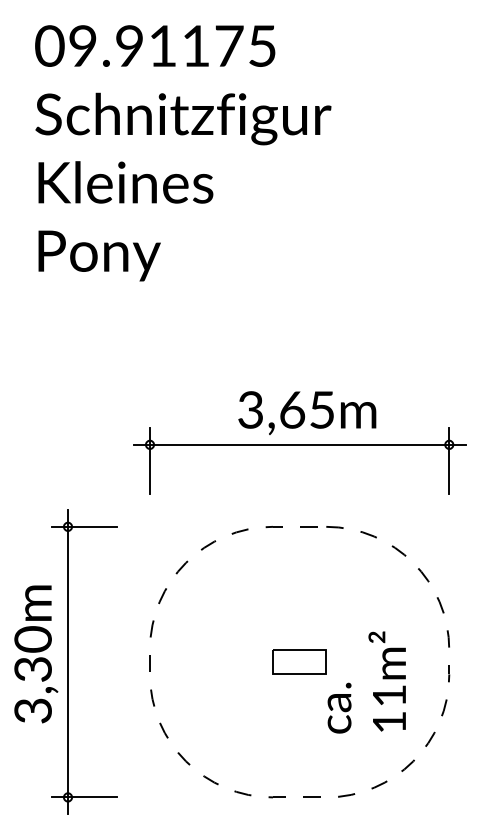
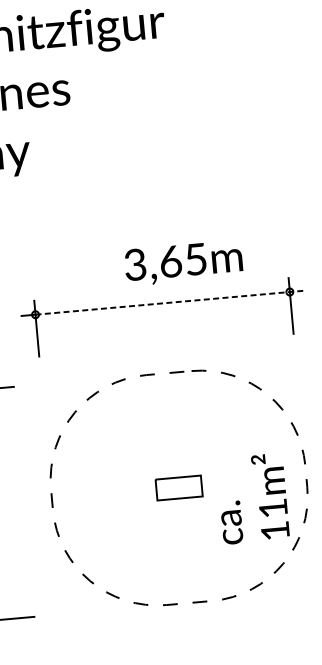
text: (307, 412) -> (183, 262), moved
line: (307, 444) -> (169, 302), solid -> dashed
text: (366, 682) -> (252, 498), moved

